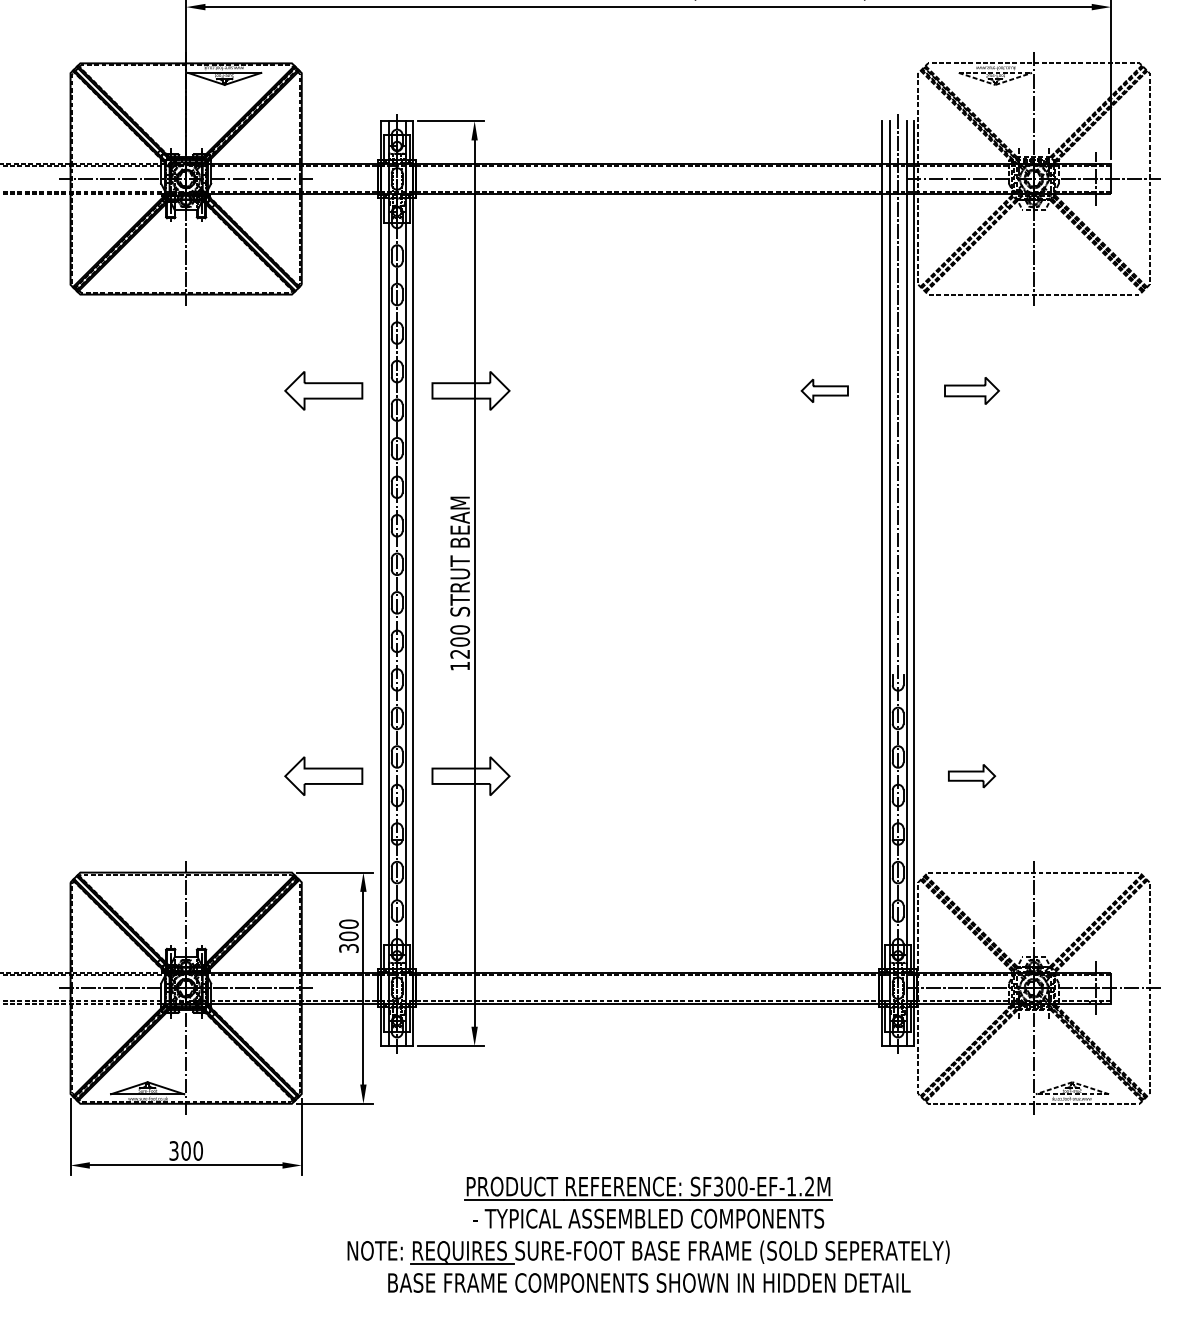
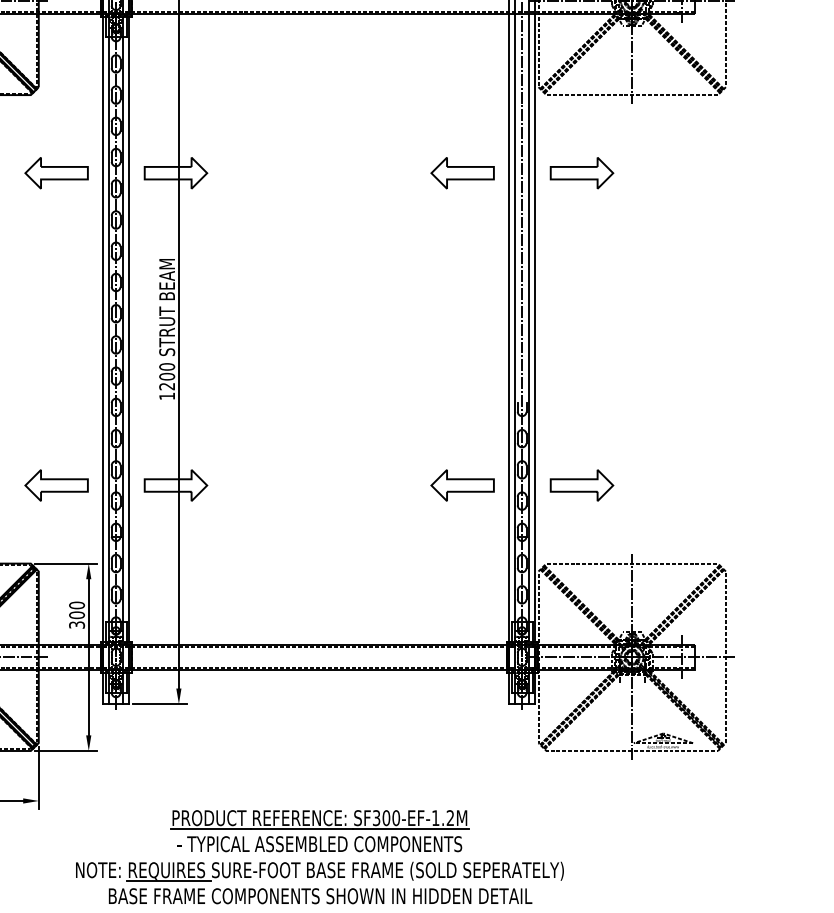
part: (824, 390) -> (462, 172), size x1.67
part: (971, 390) -> (581, 172), size x1.43
part: (824, 775) -> (462, 484), added
part: (971, 775) -> (581, 484), size x1.67

